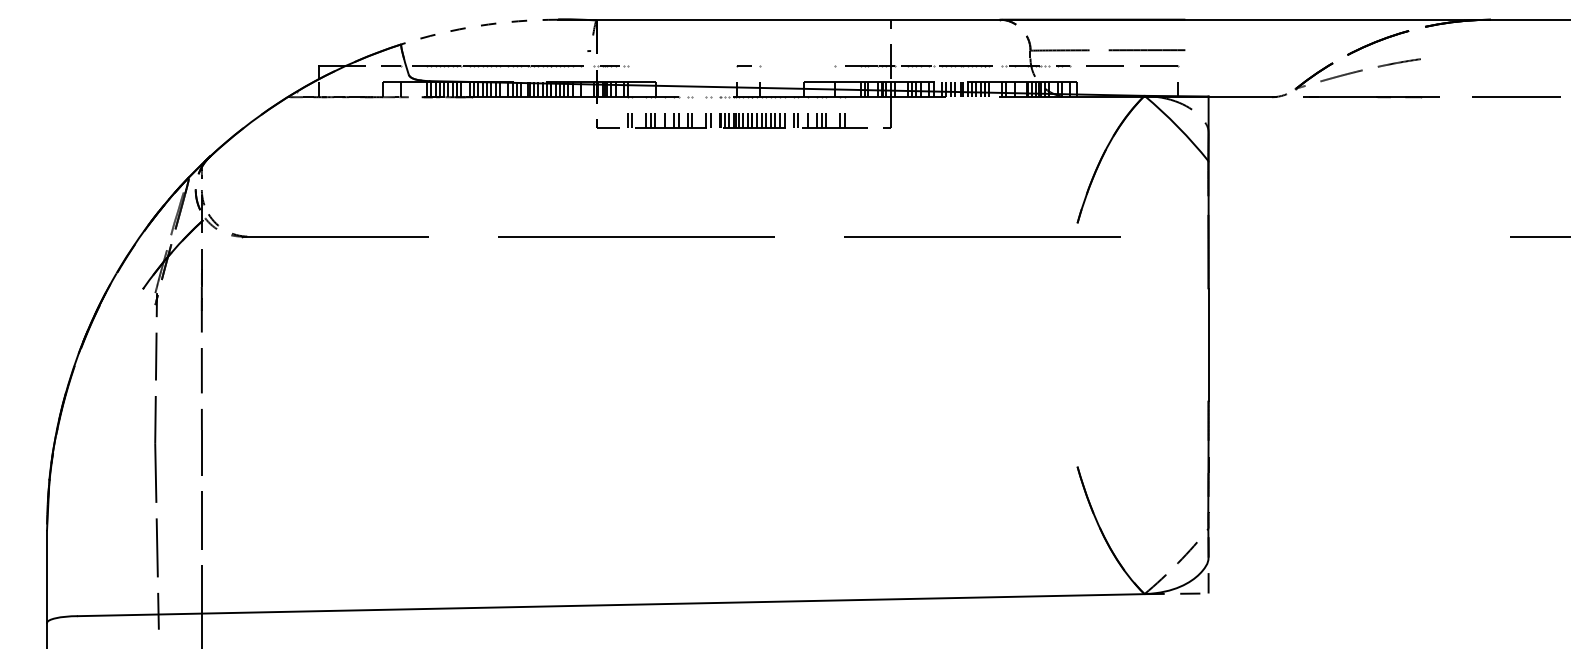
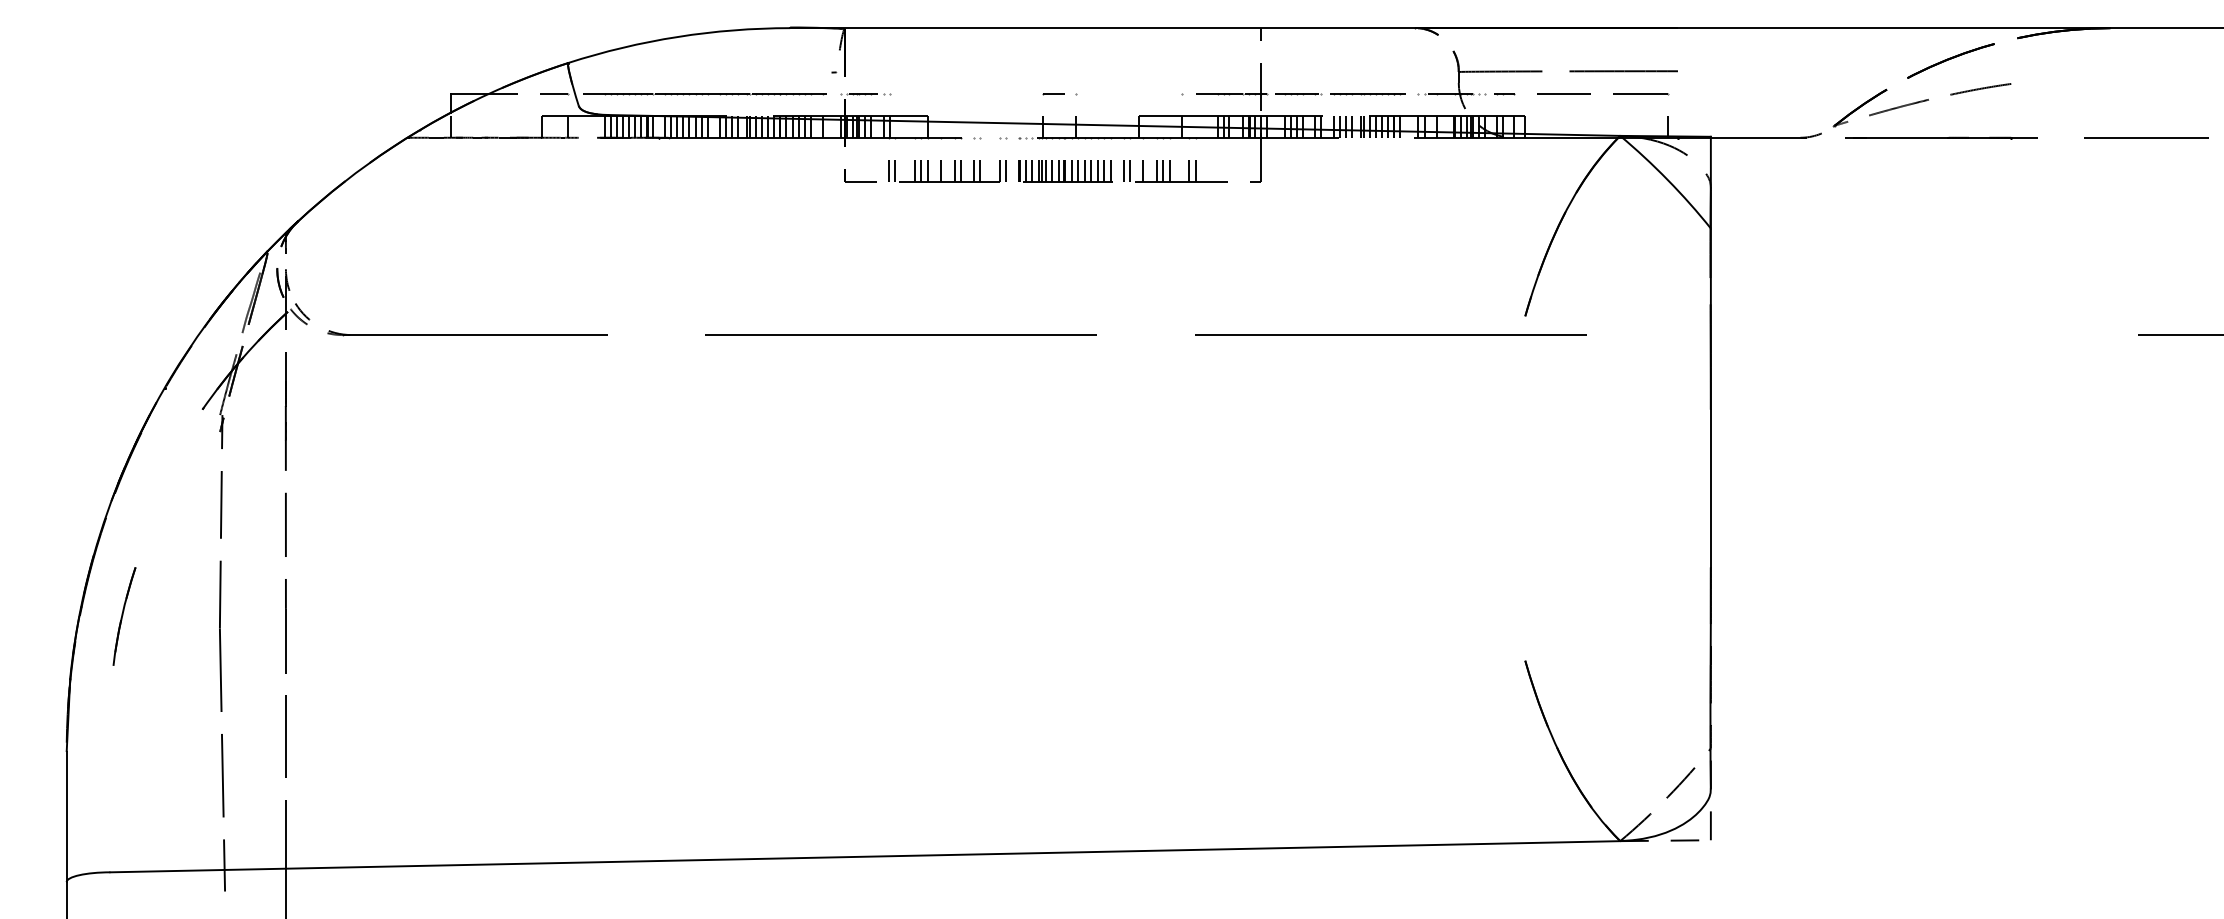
arc: (478, 25) -> (677, 36), dashed -> solid
part: (87, 435) -> (124, 616), added

